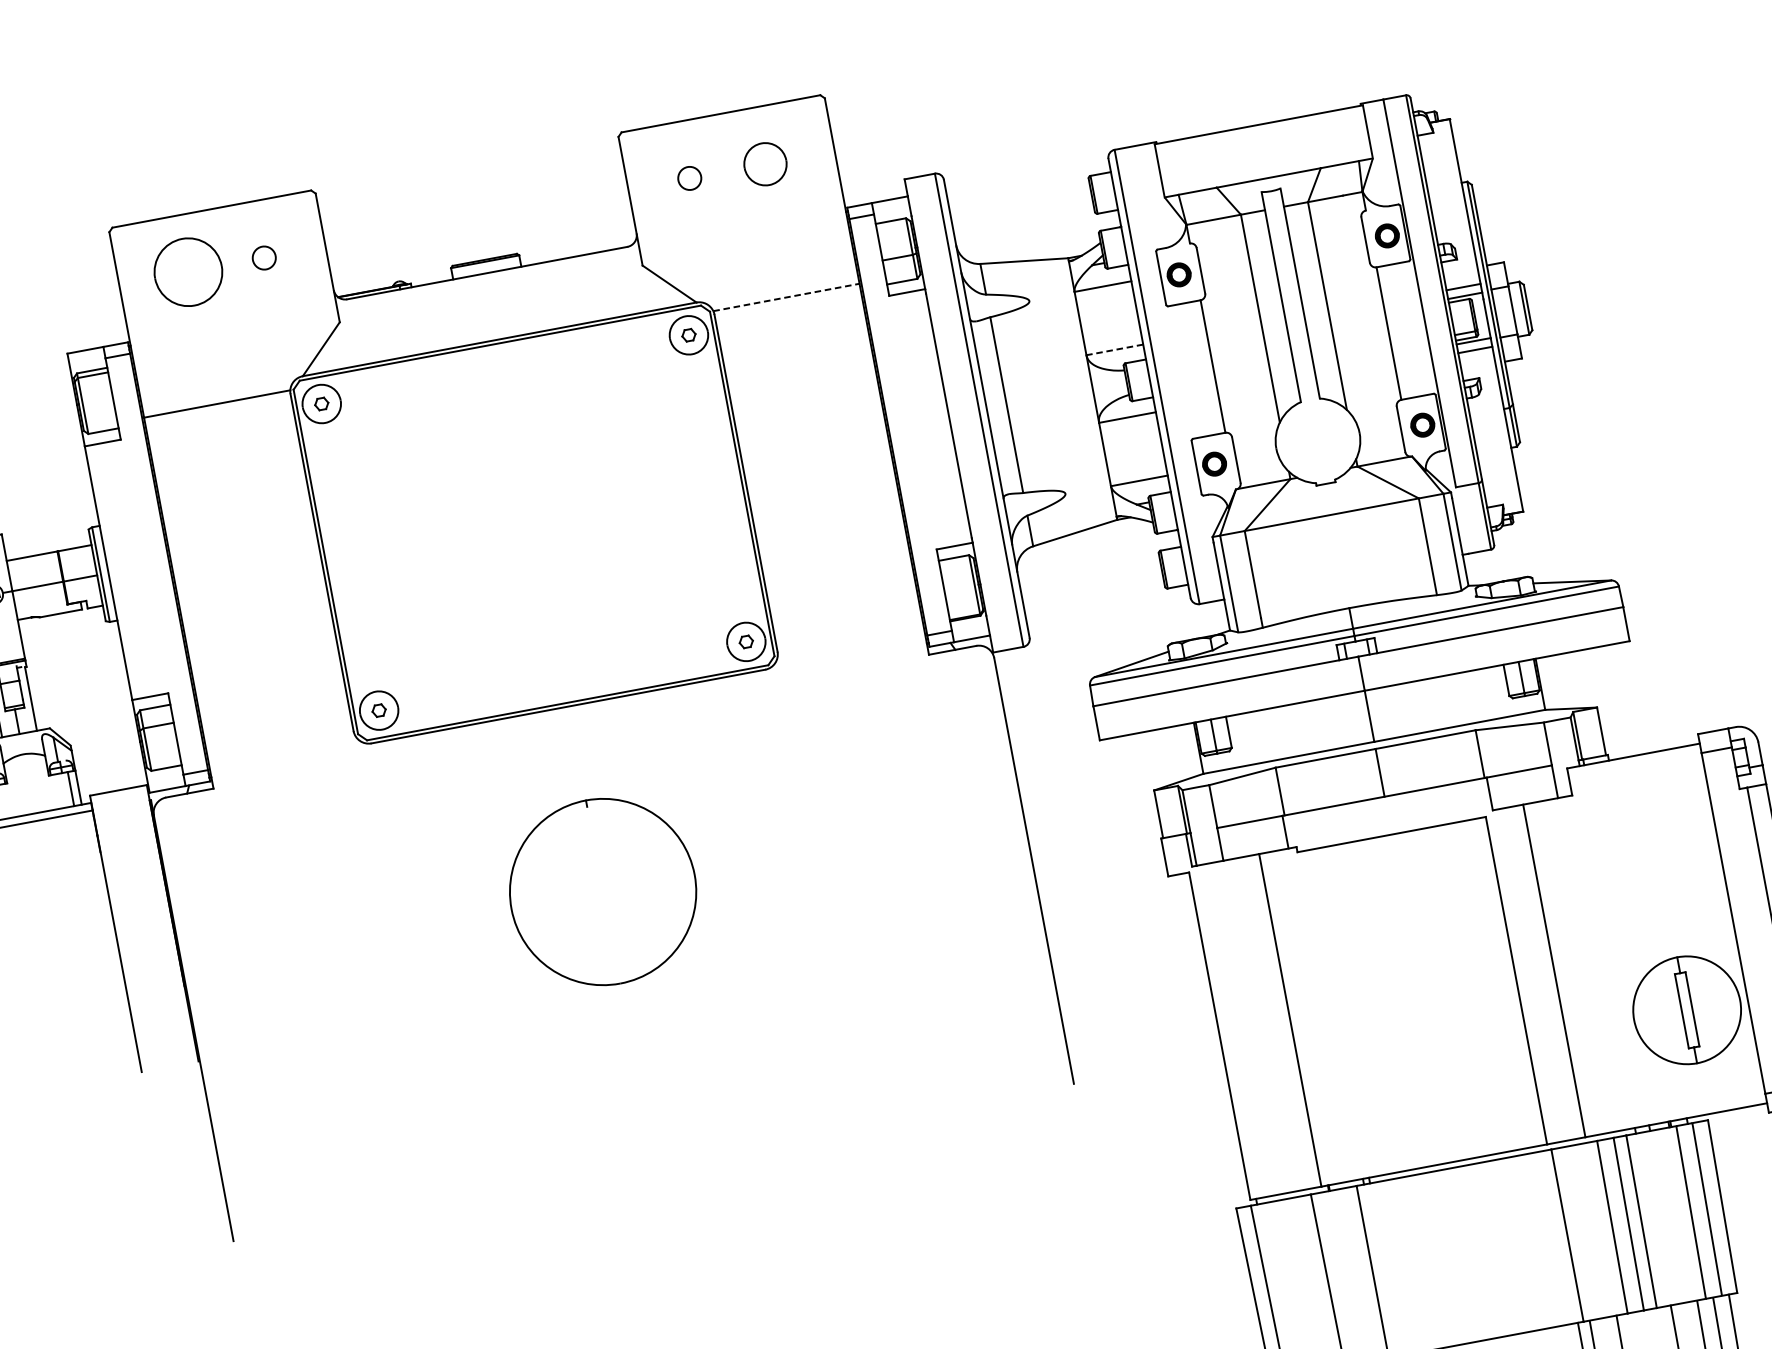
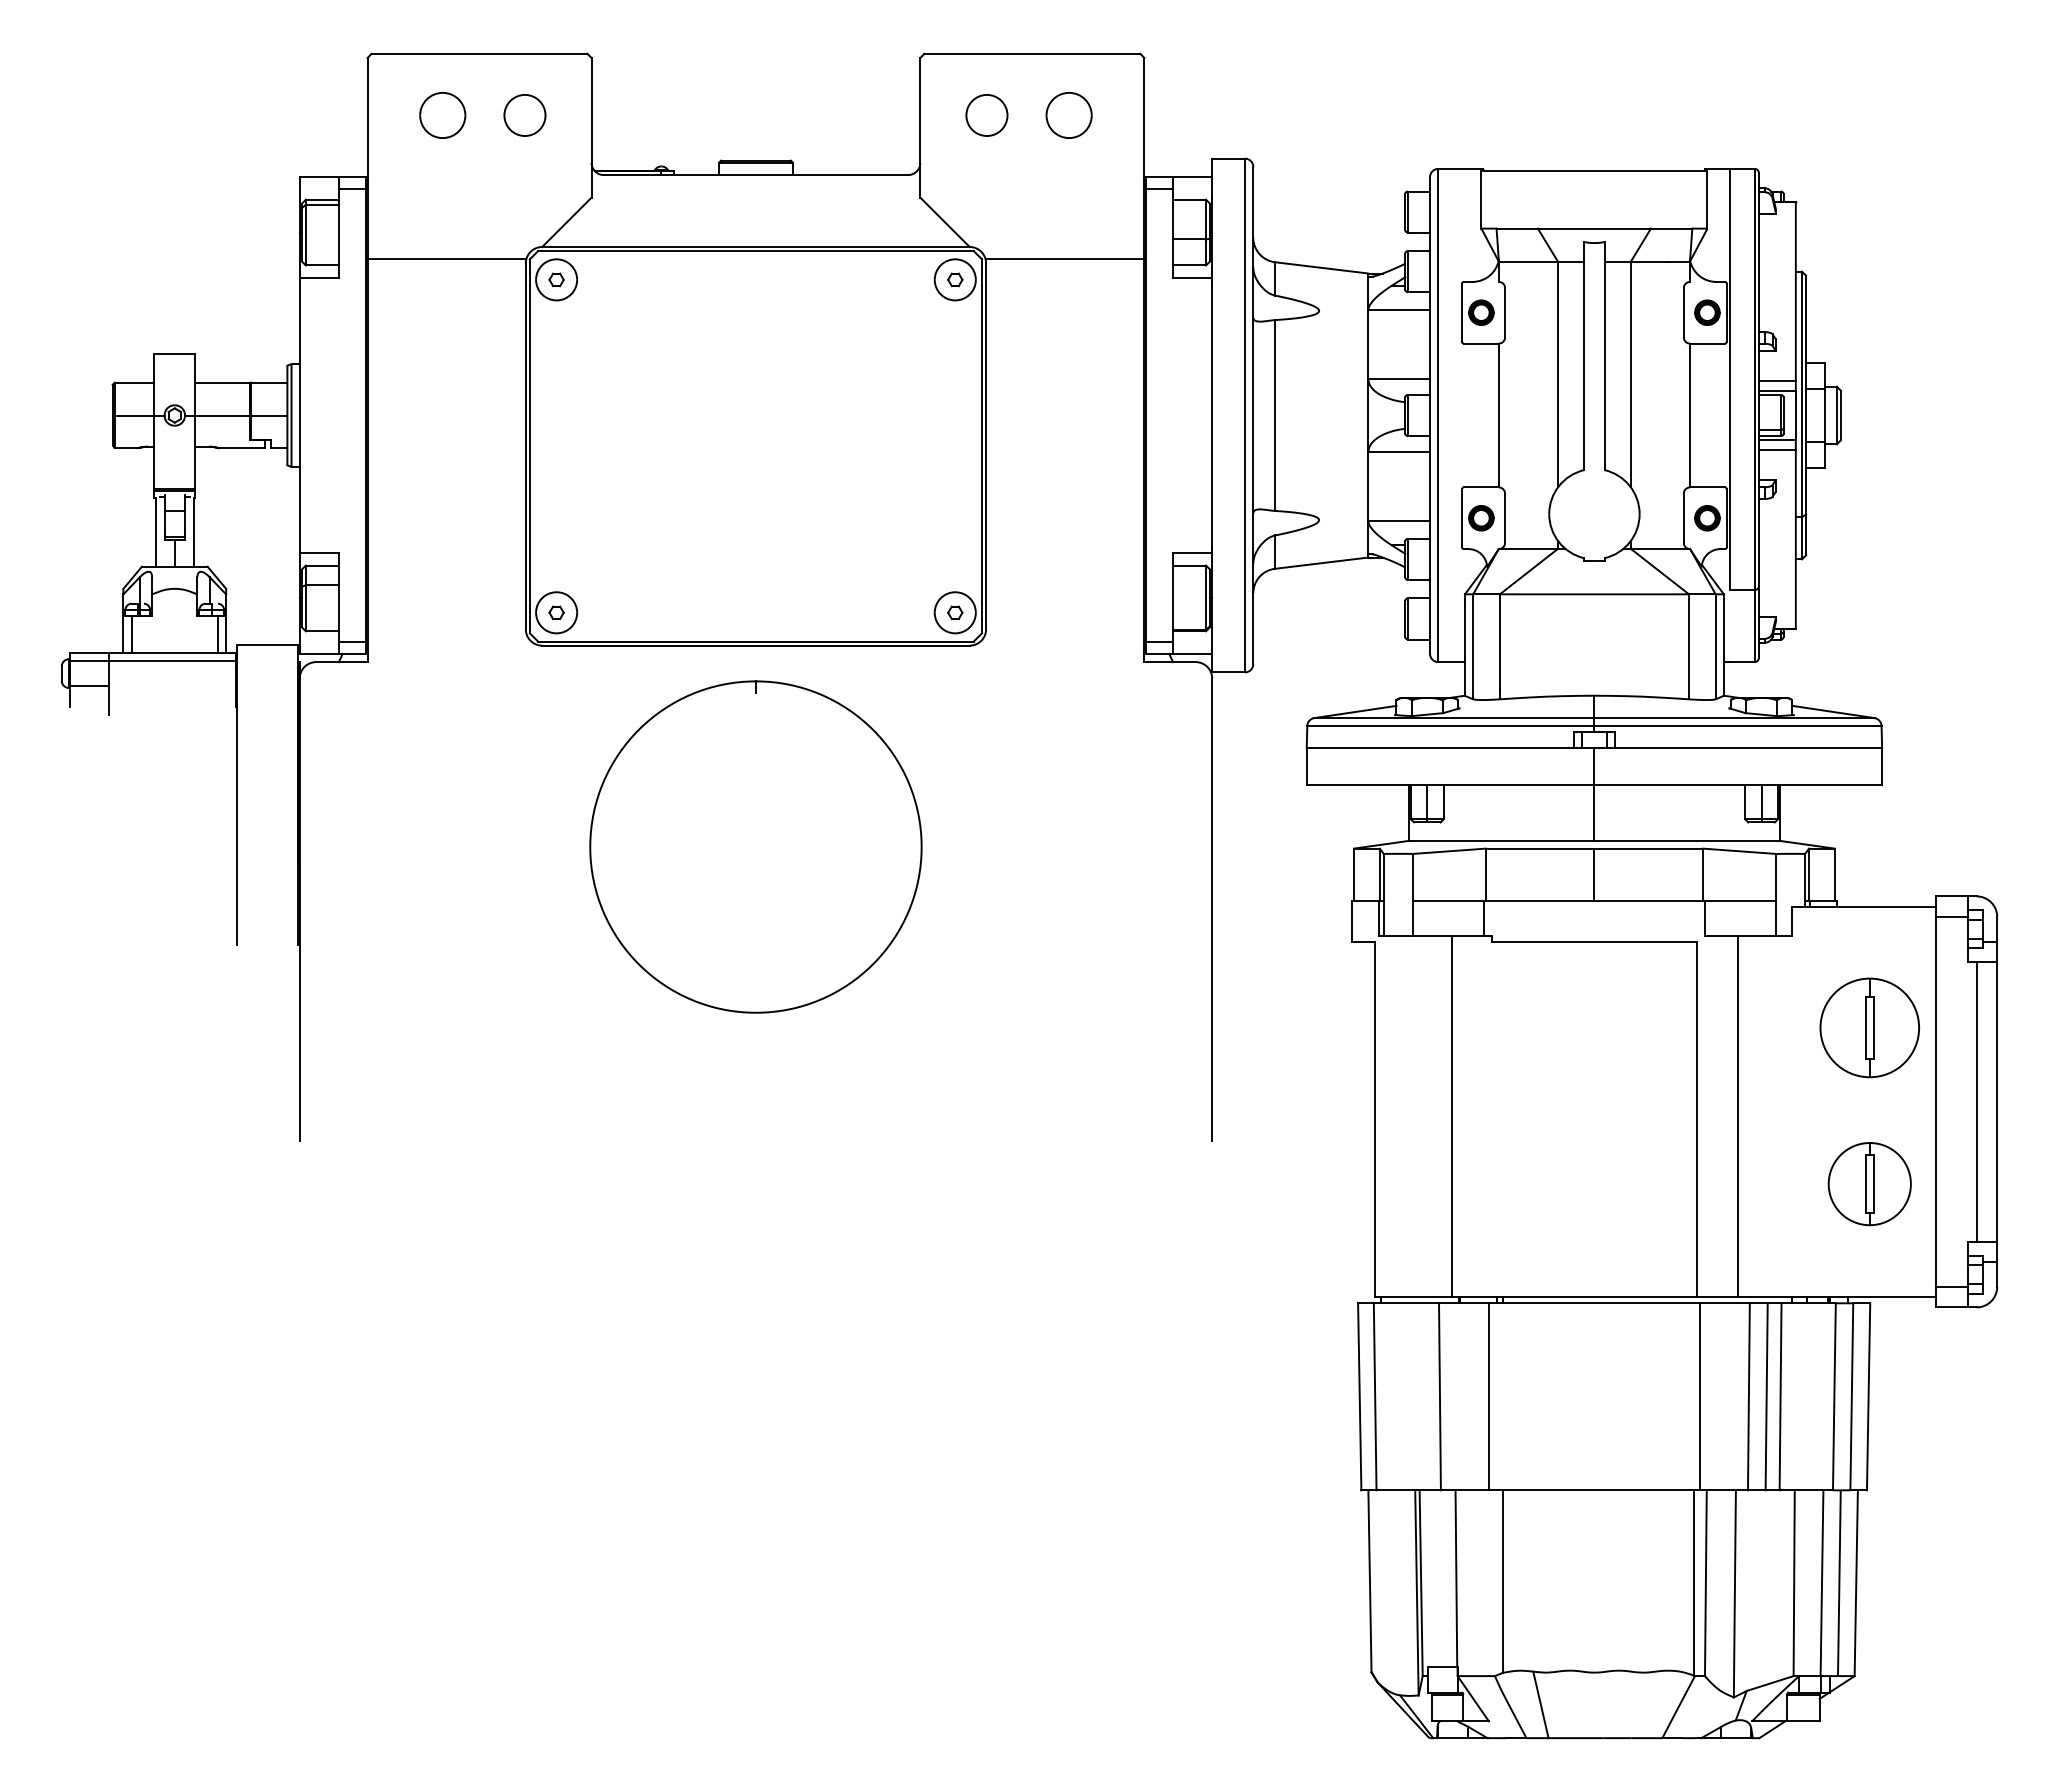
circle: (689, 178) -> (986, 115), size x1.67
circle: (263, 258) -> (524, 115), size x1.67
part: (188, 272) -> (442, 115), size x0.62
line: (786, 297) -> (1065, 259), dashed -> solid
line: (1115, 349) -> (1399, 378), dashed -> solid
part: (1659, 866) -> (1869, 1027), added
part: (602, 891) -> (755, 846), size x1.67
part: (1686, 1010) -> (1869, 1184), size x0.71

